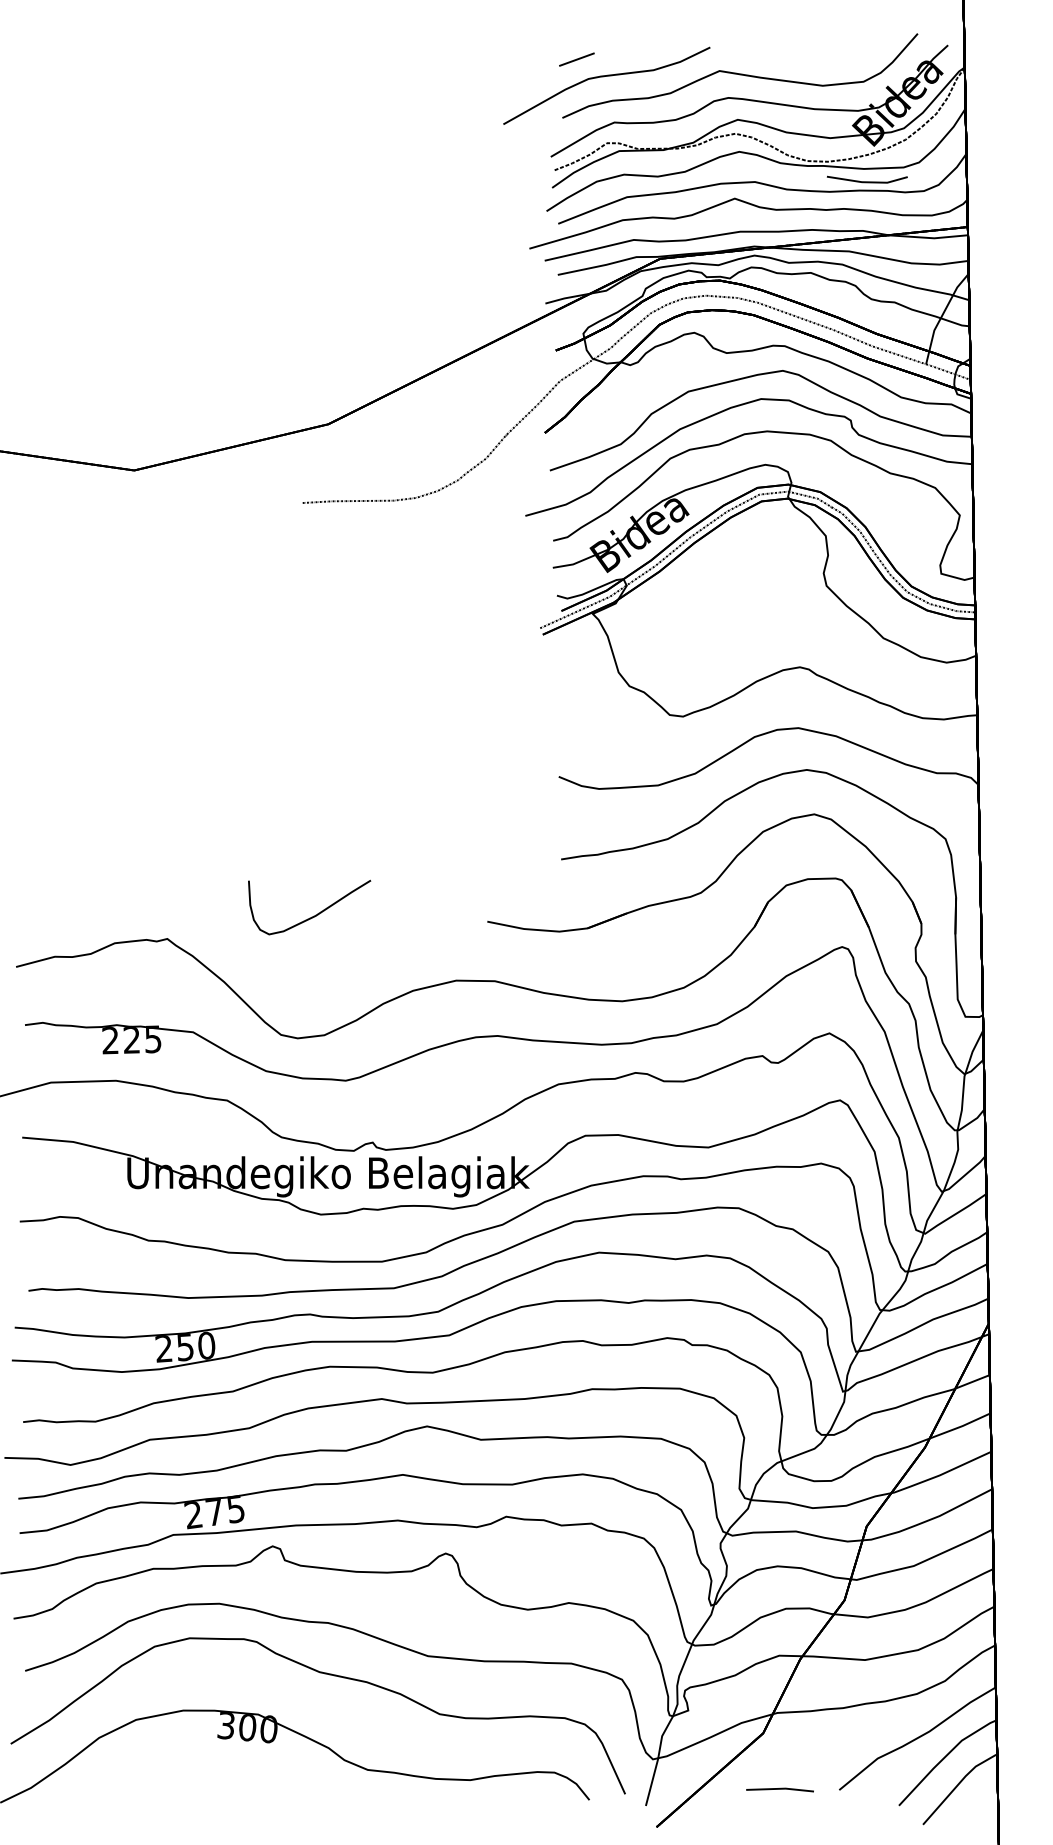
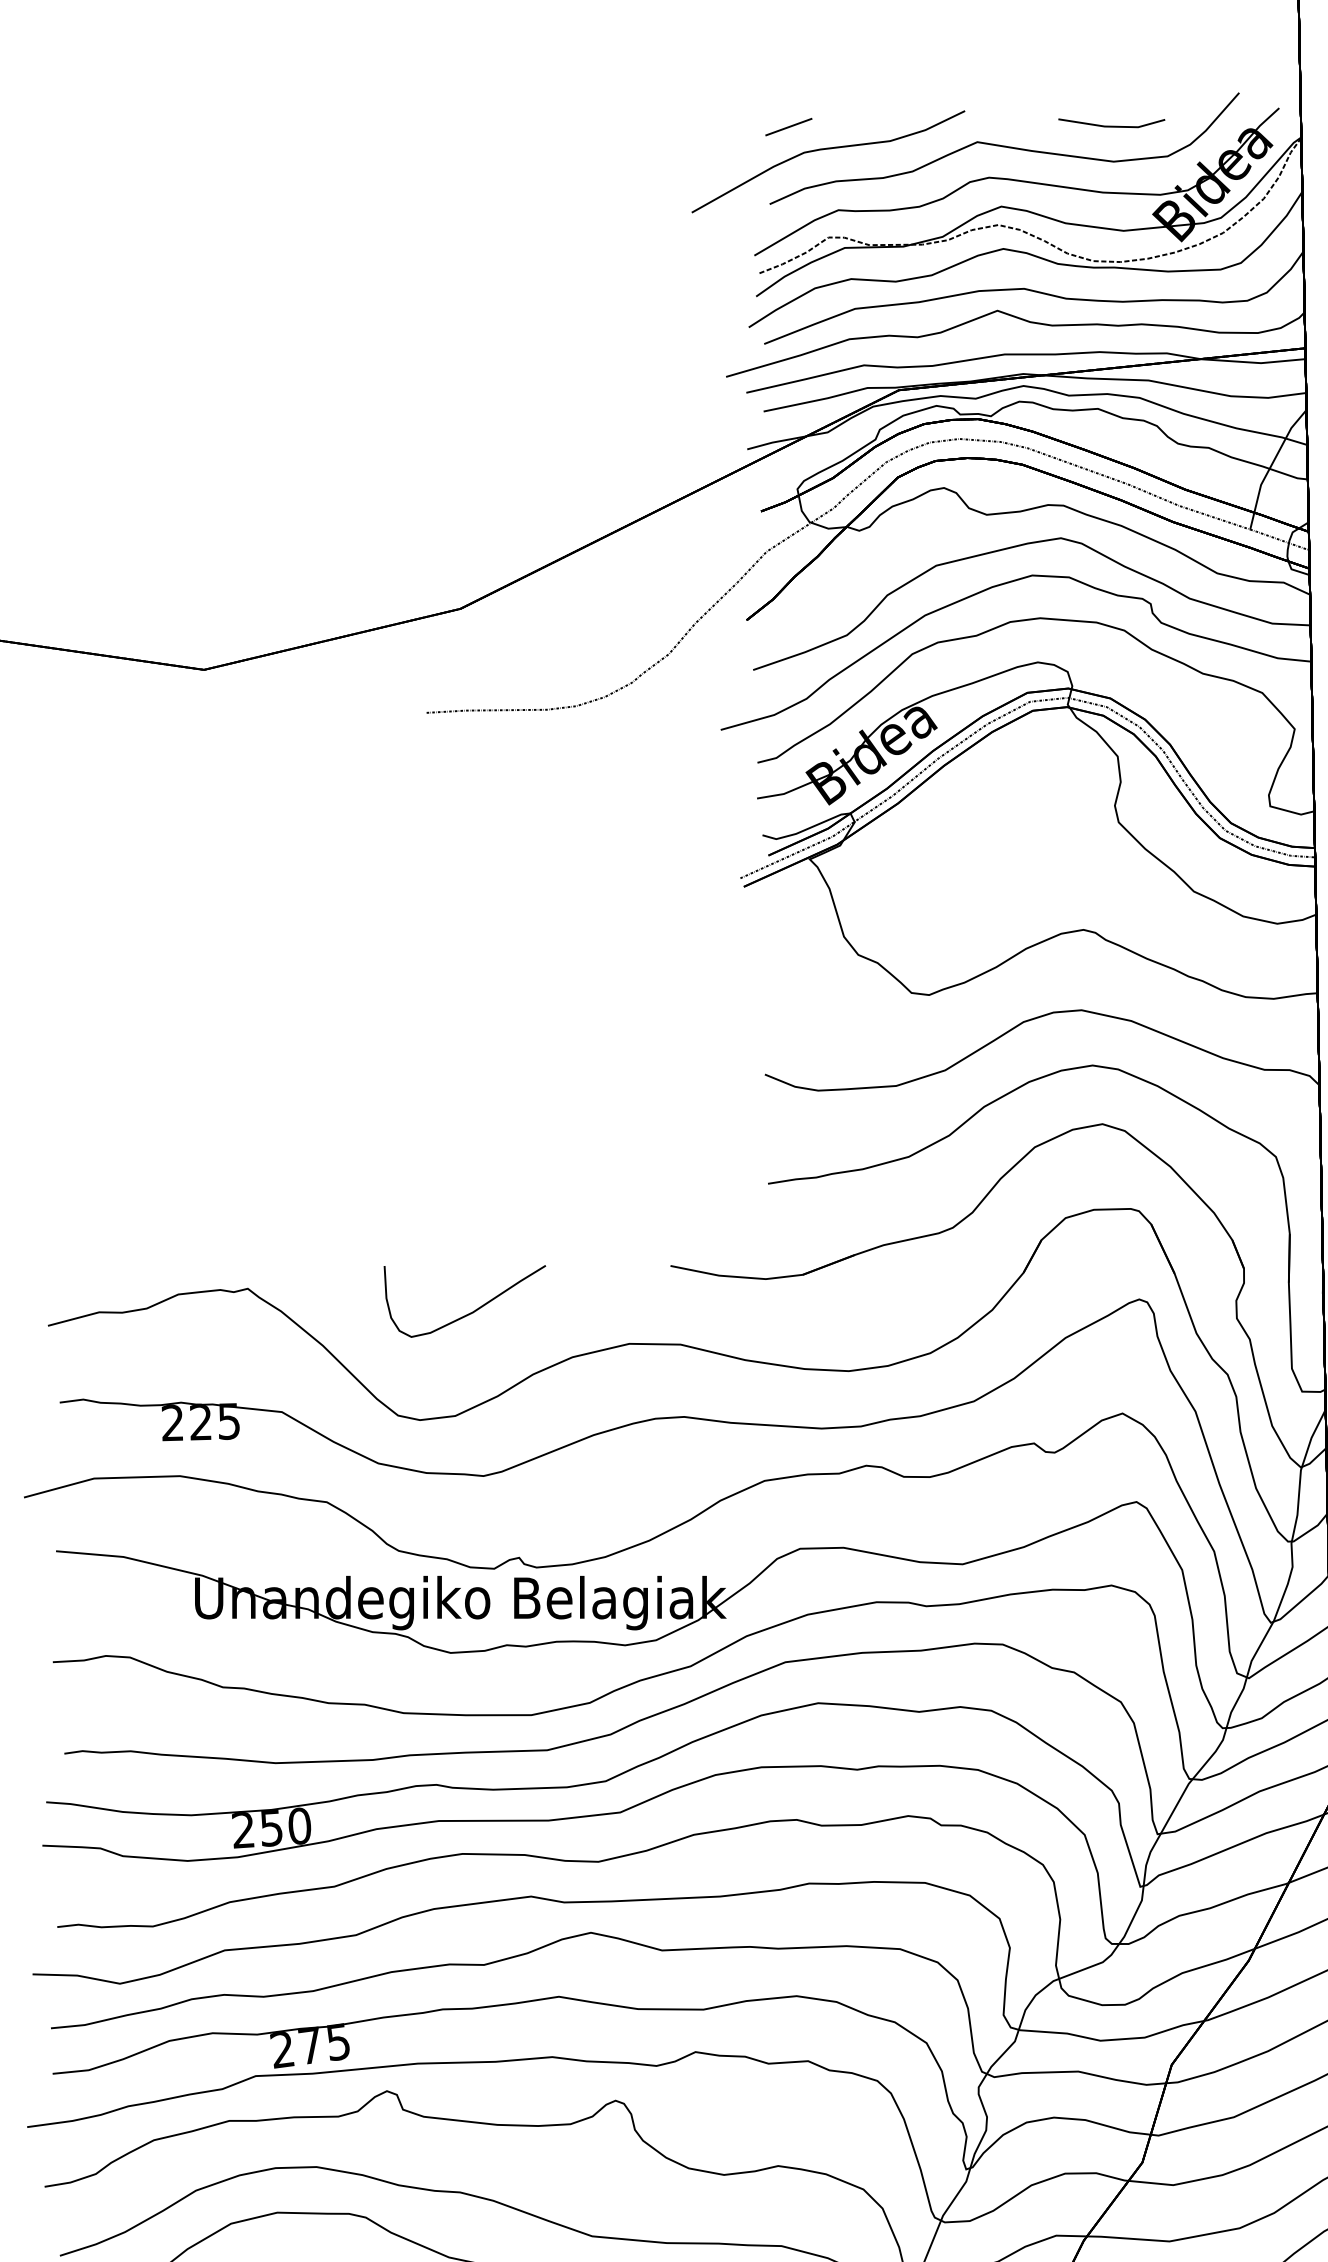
line: (866, 181) -> (1110, 125), moved
curve: (315, 914) -> (472, 1310), moved

